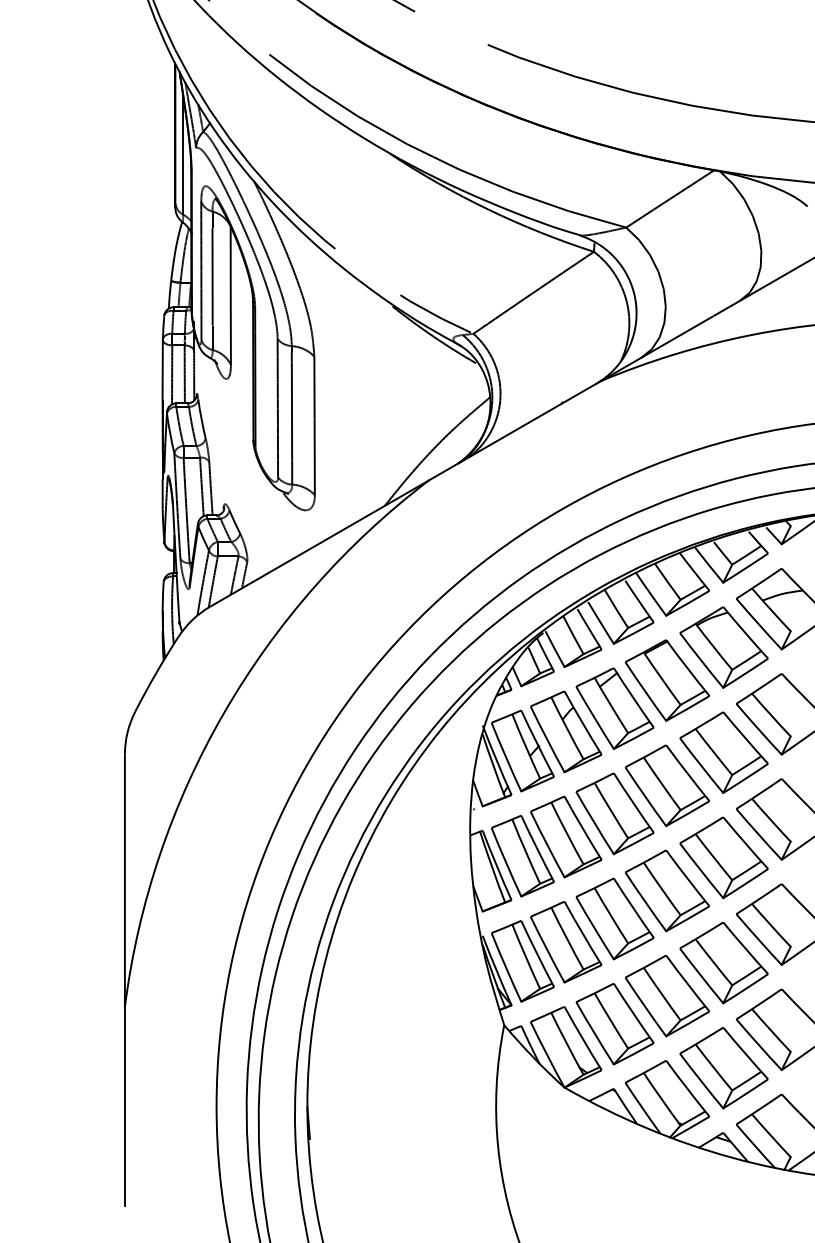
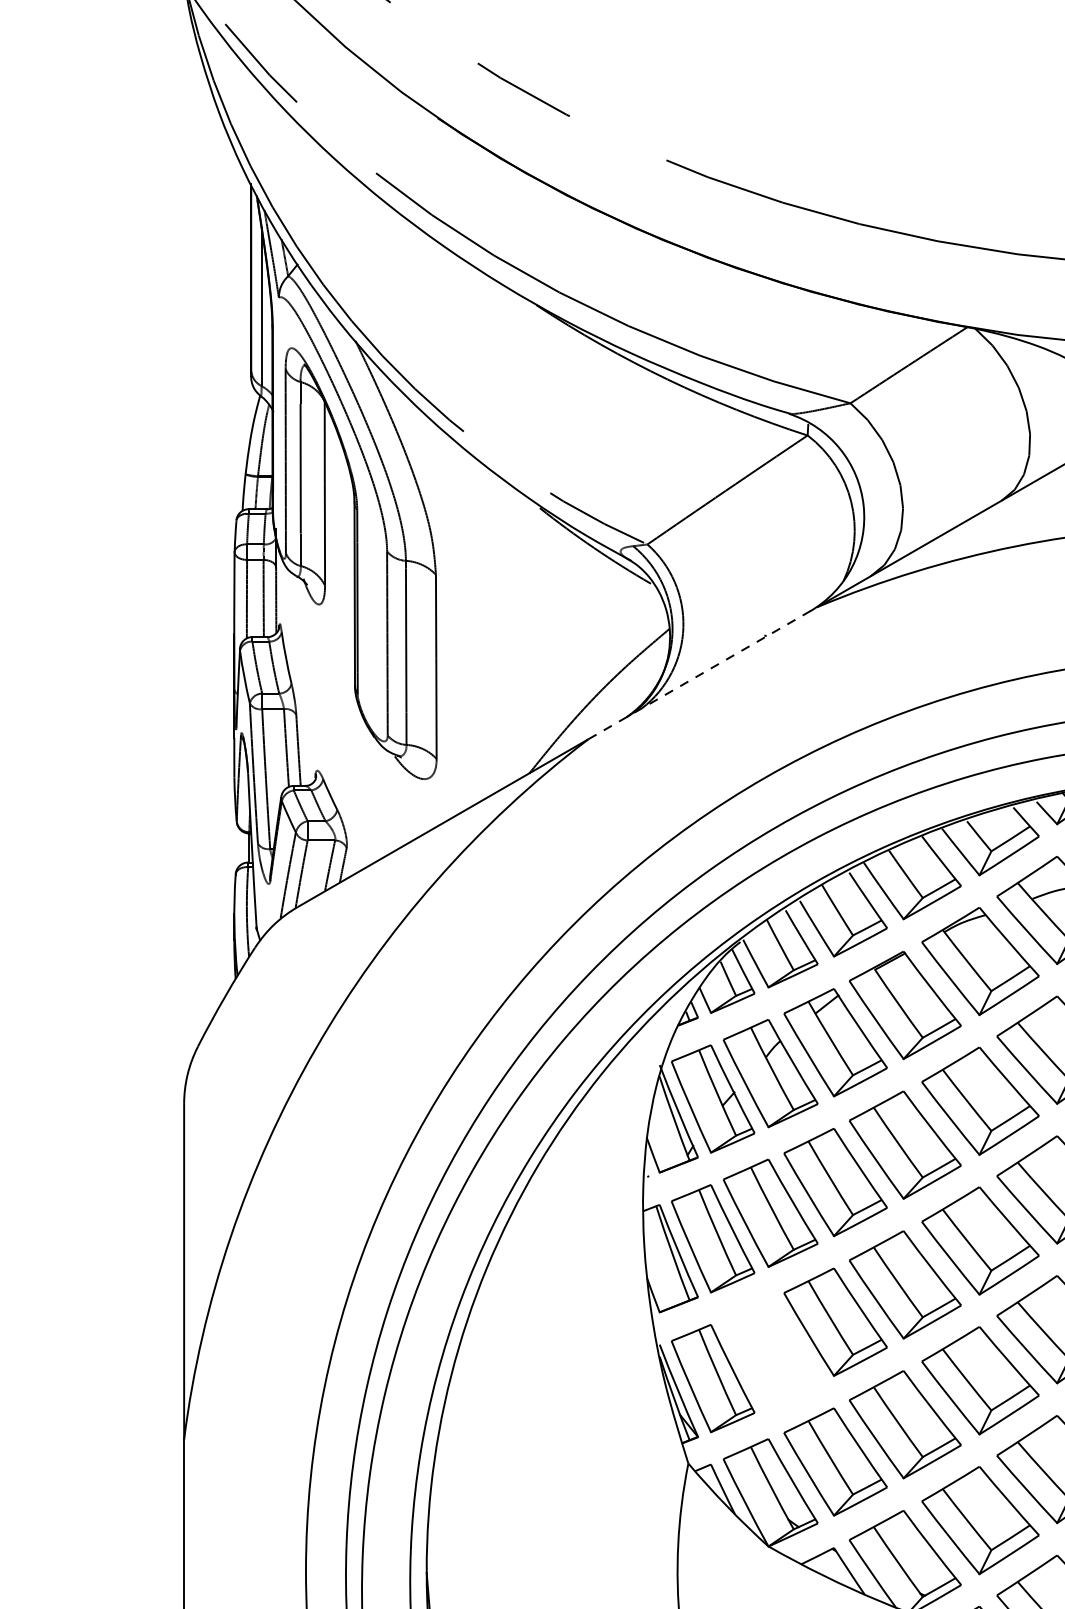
line: (515, 430) -> (703, 673), solid -> dashed
part: (566, 942) -> (771, 1353), removed

